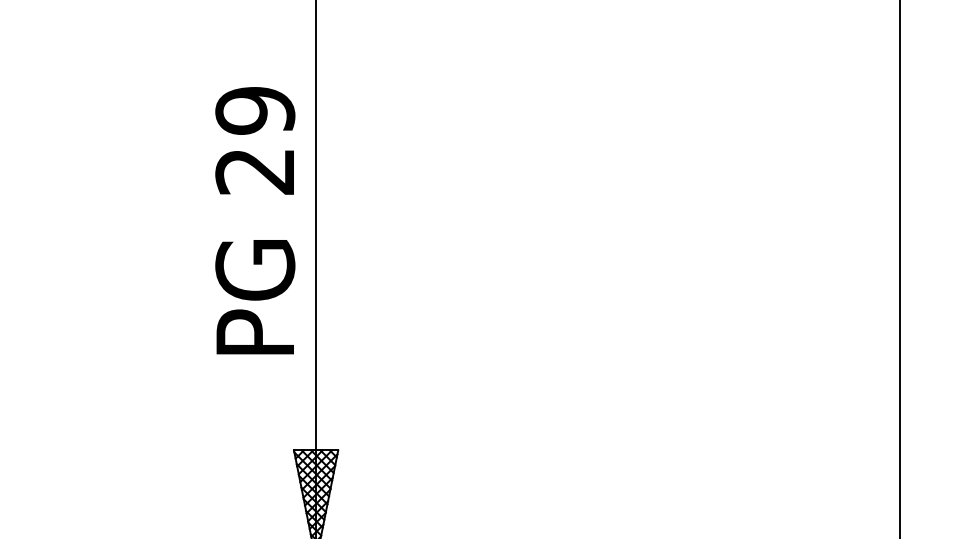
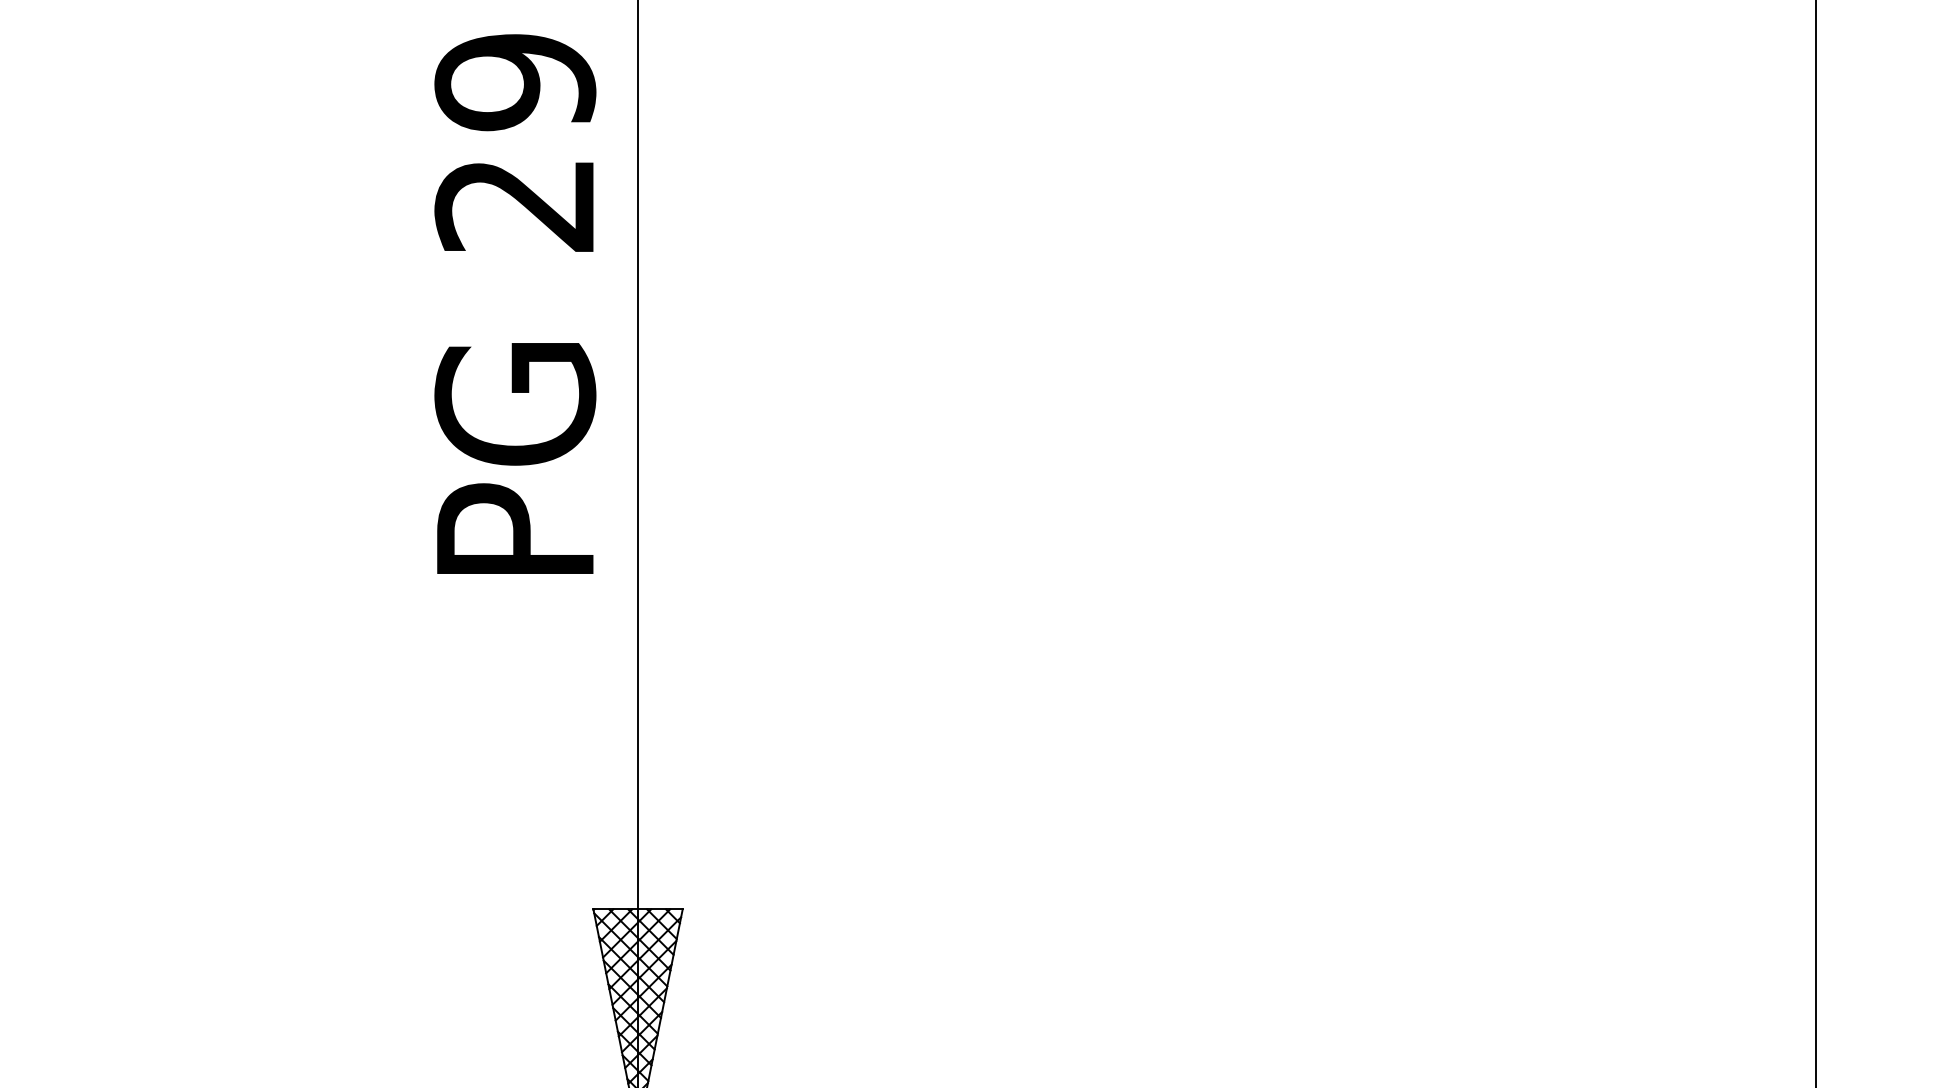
text: (255, 220) -> (515, 303), moved

